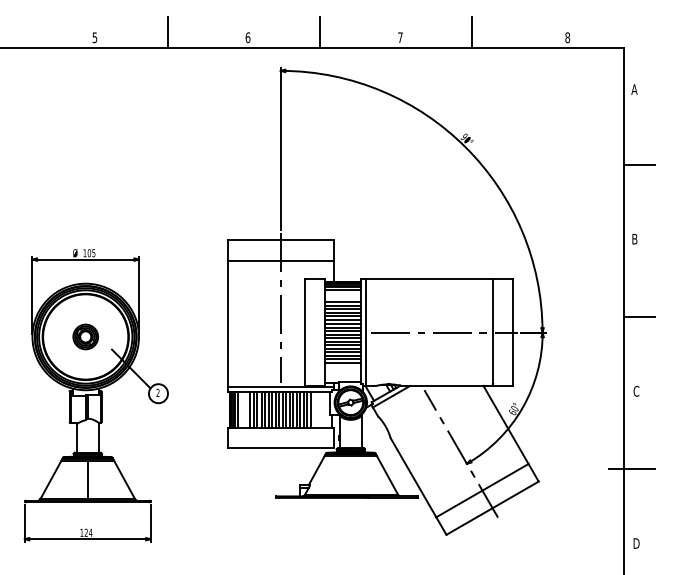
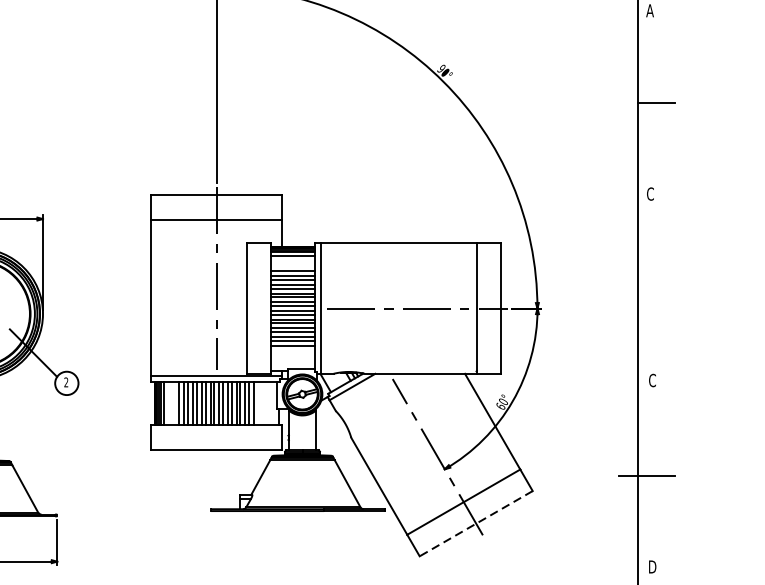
text: (634, 238) -> (650, 193), B -> C
line: (639, 316) -> (656, 288), removed
line: (492, 508) -> (476, 524), solid -> dashed

